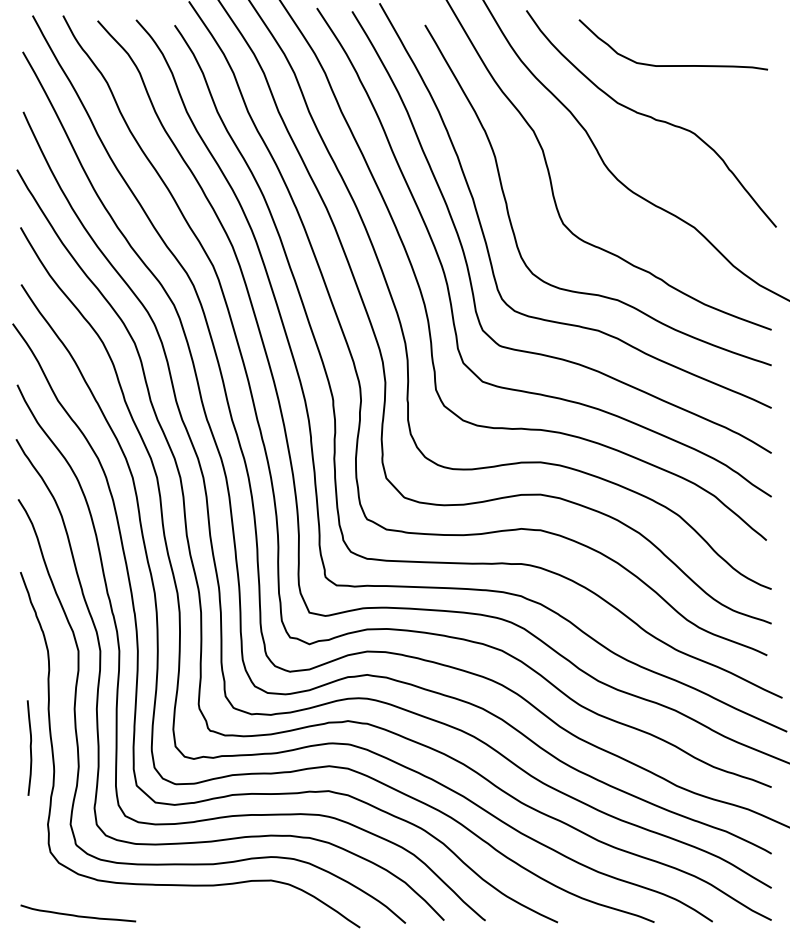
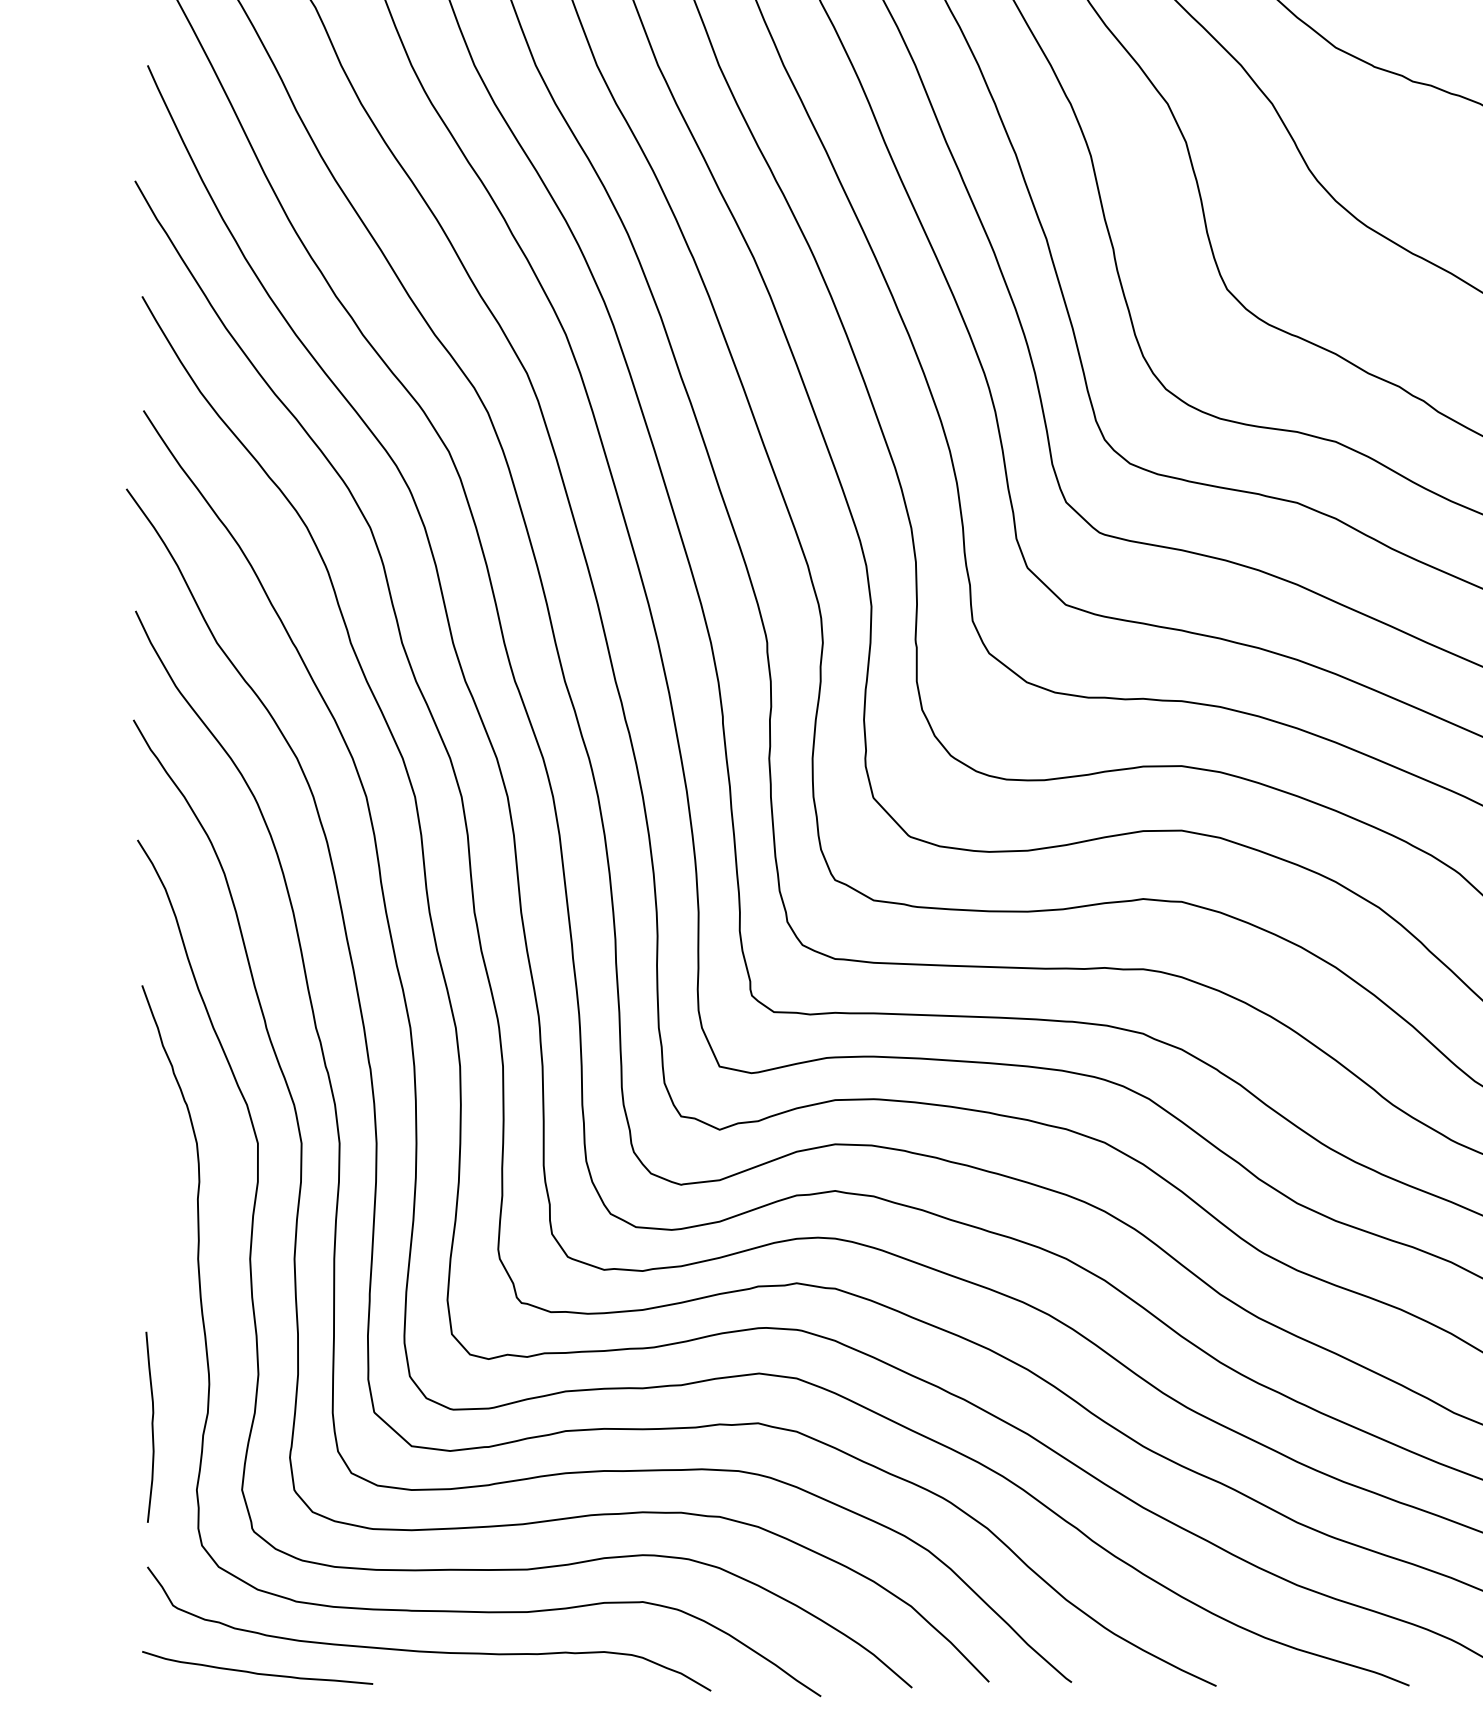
curve: (29, 747) -> (149, 1426), moved
curve: (163, 904) -> (427, 1650), added

